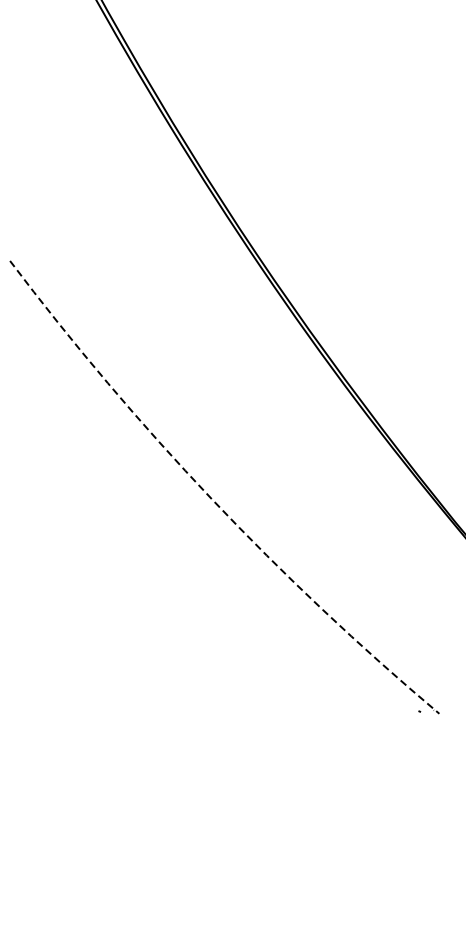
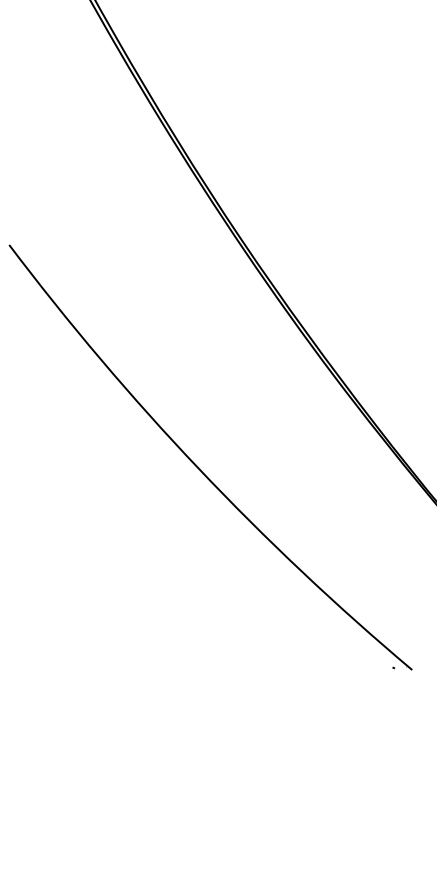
arc: (211, 499) -> (198, 468), dashed -> solid

